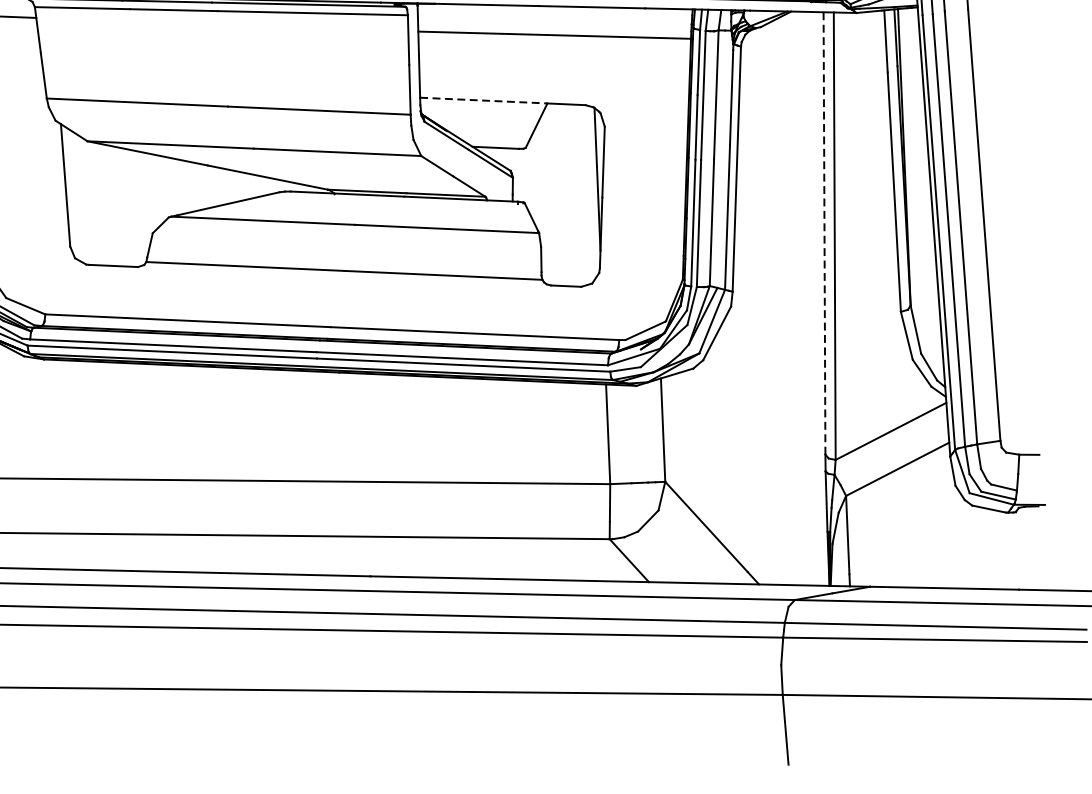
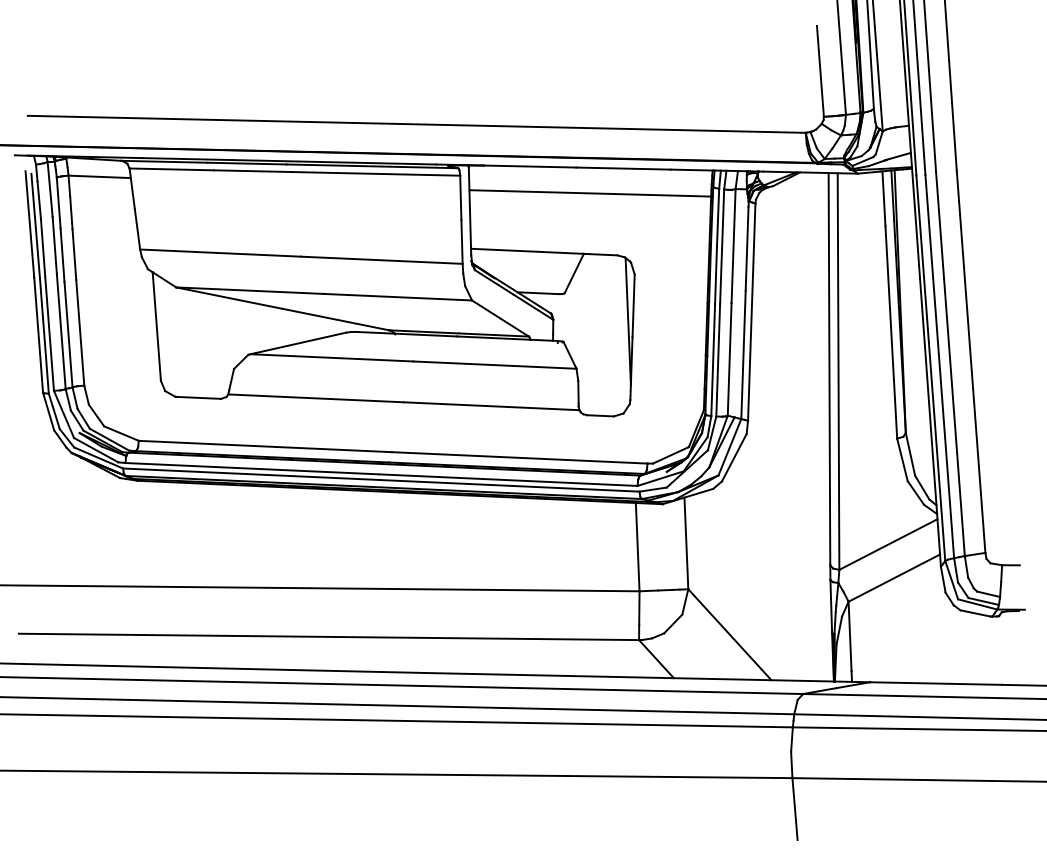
line: (483, 100) -> (527, 251), dashed -> solid
line: (824, 232) -> (829, 368), dashed -> solid

